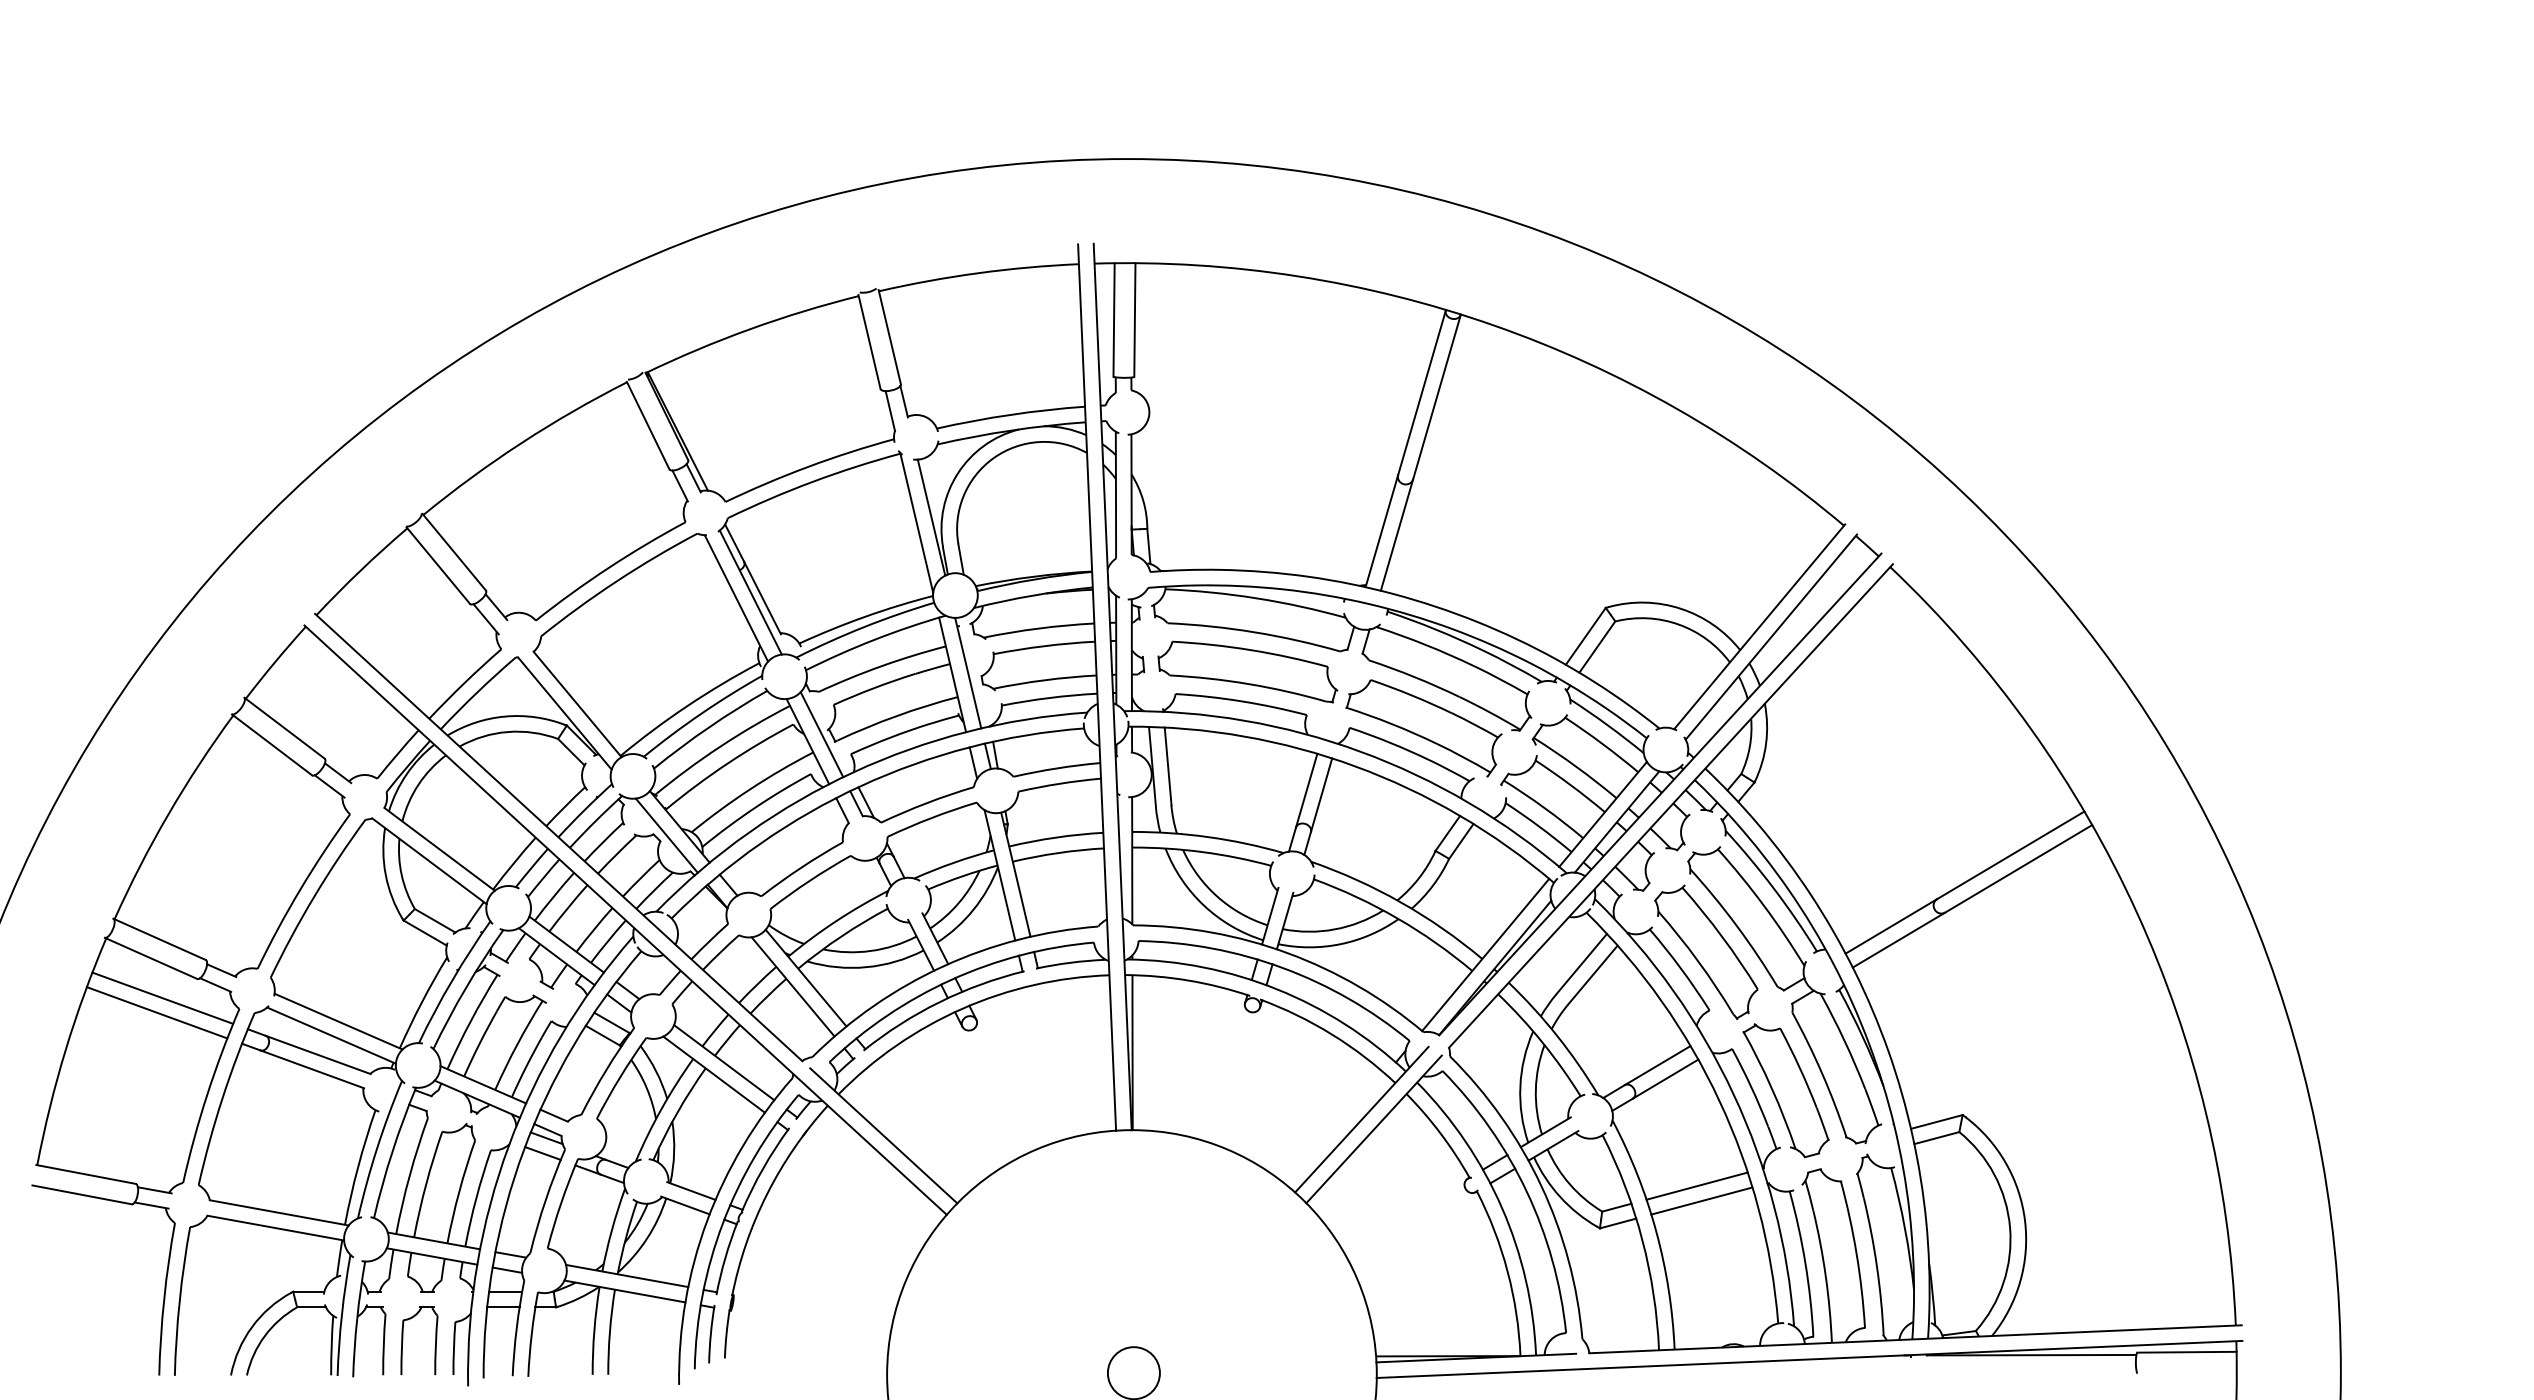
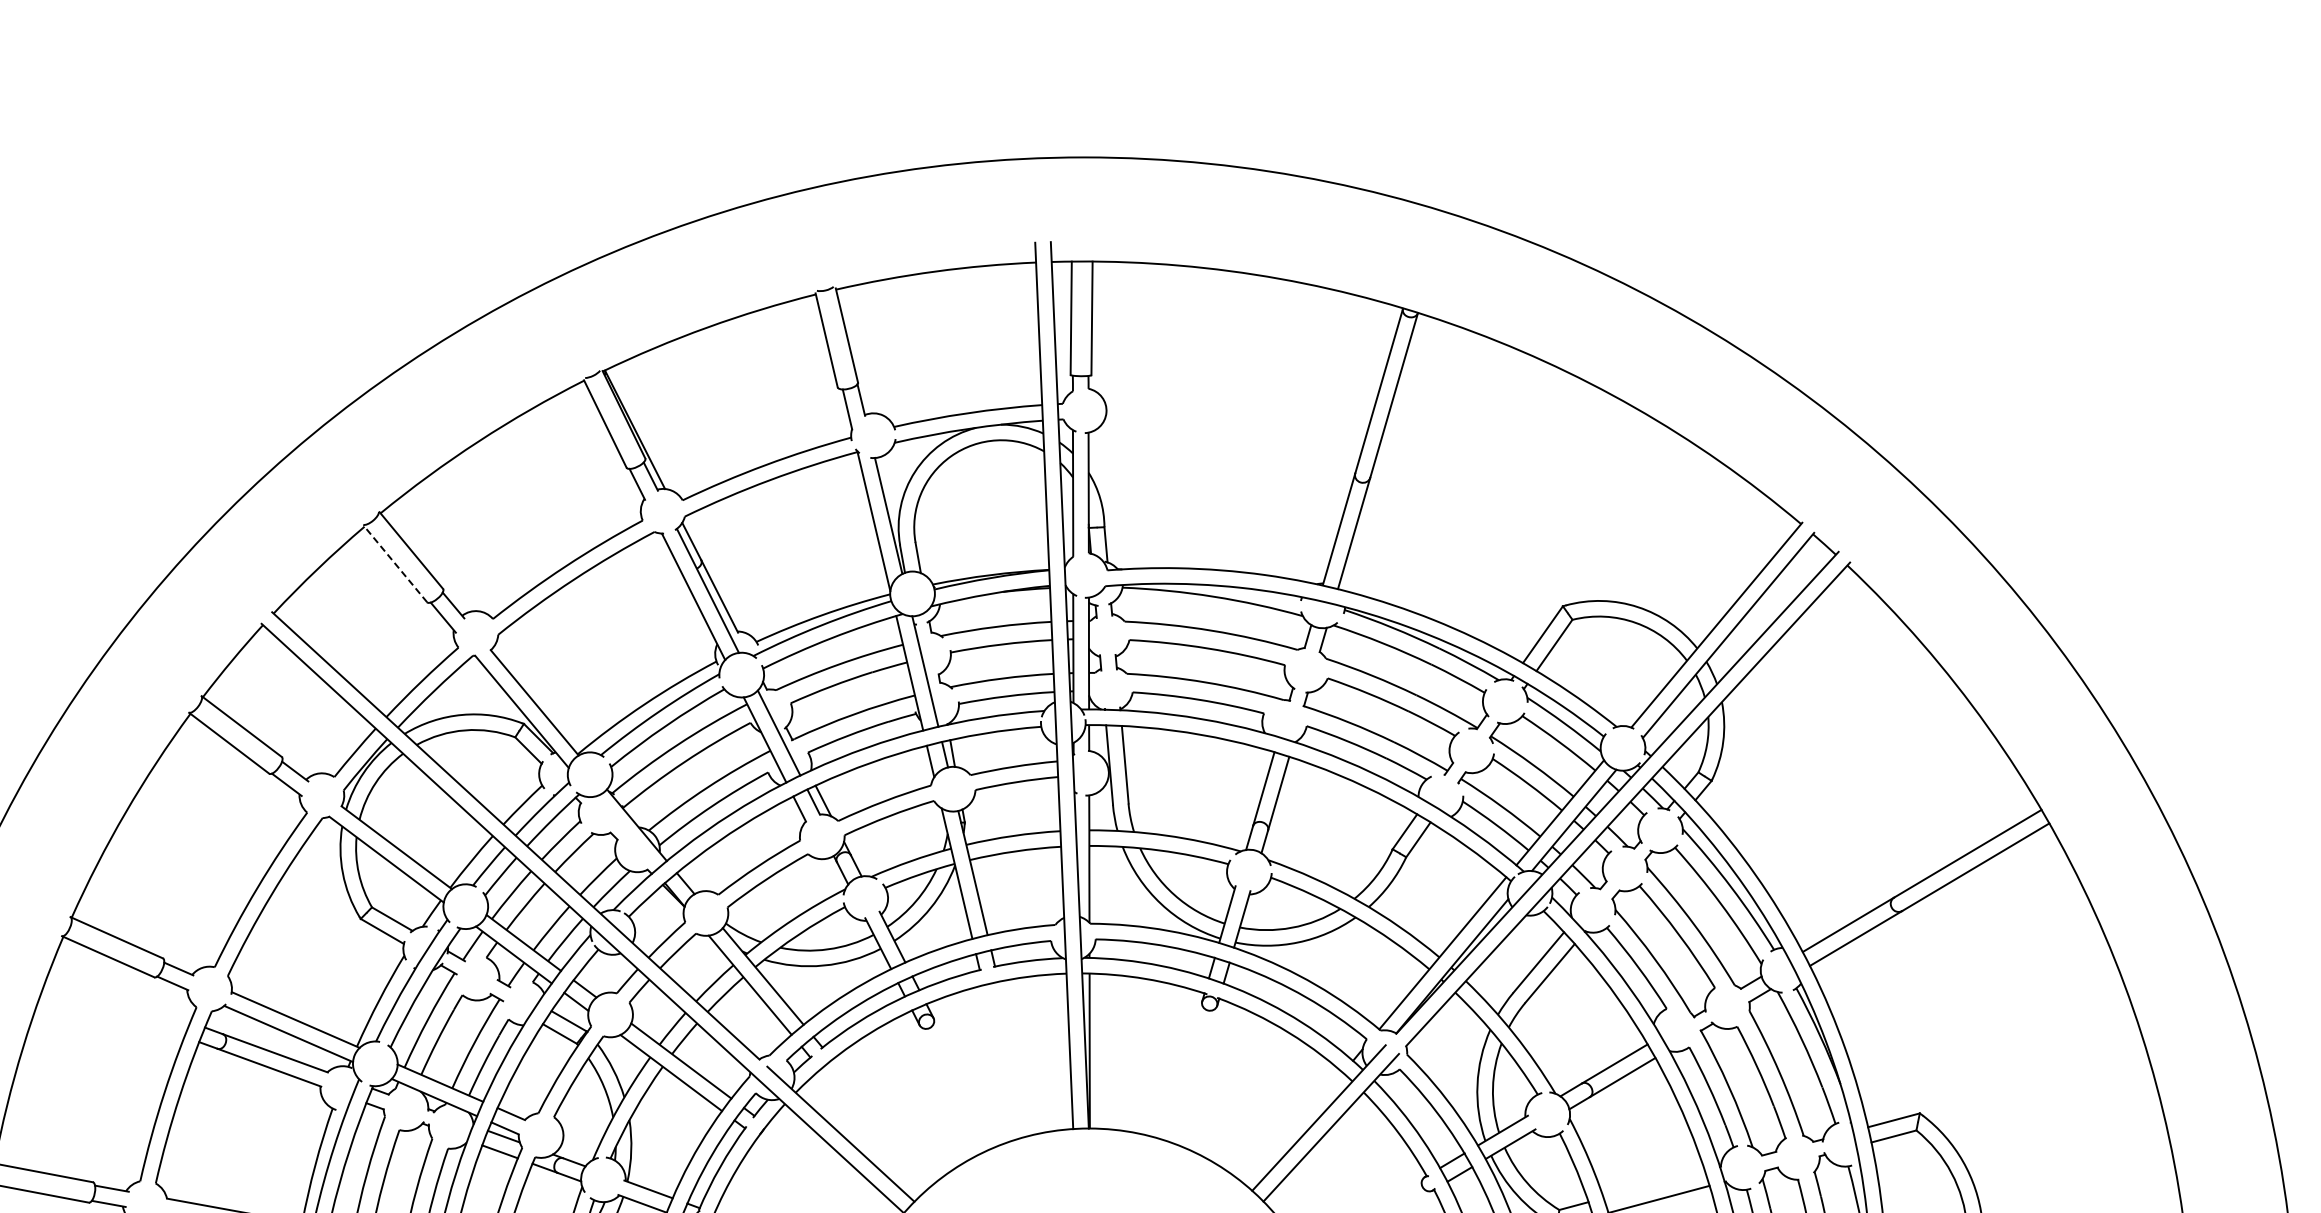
line: (438, 565) -> (395, 563), solid -> dashed
line: (666, 835) -> (623, 833), removed
line: (162, 997) -> (119, 995), removed
line: (156, 1012) -> (113, 1010), removed
line: (1696, 1185) -> (1653, 1183), removed

